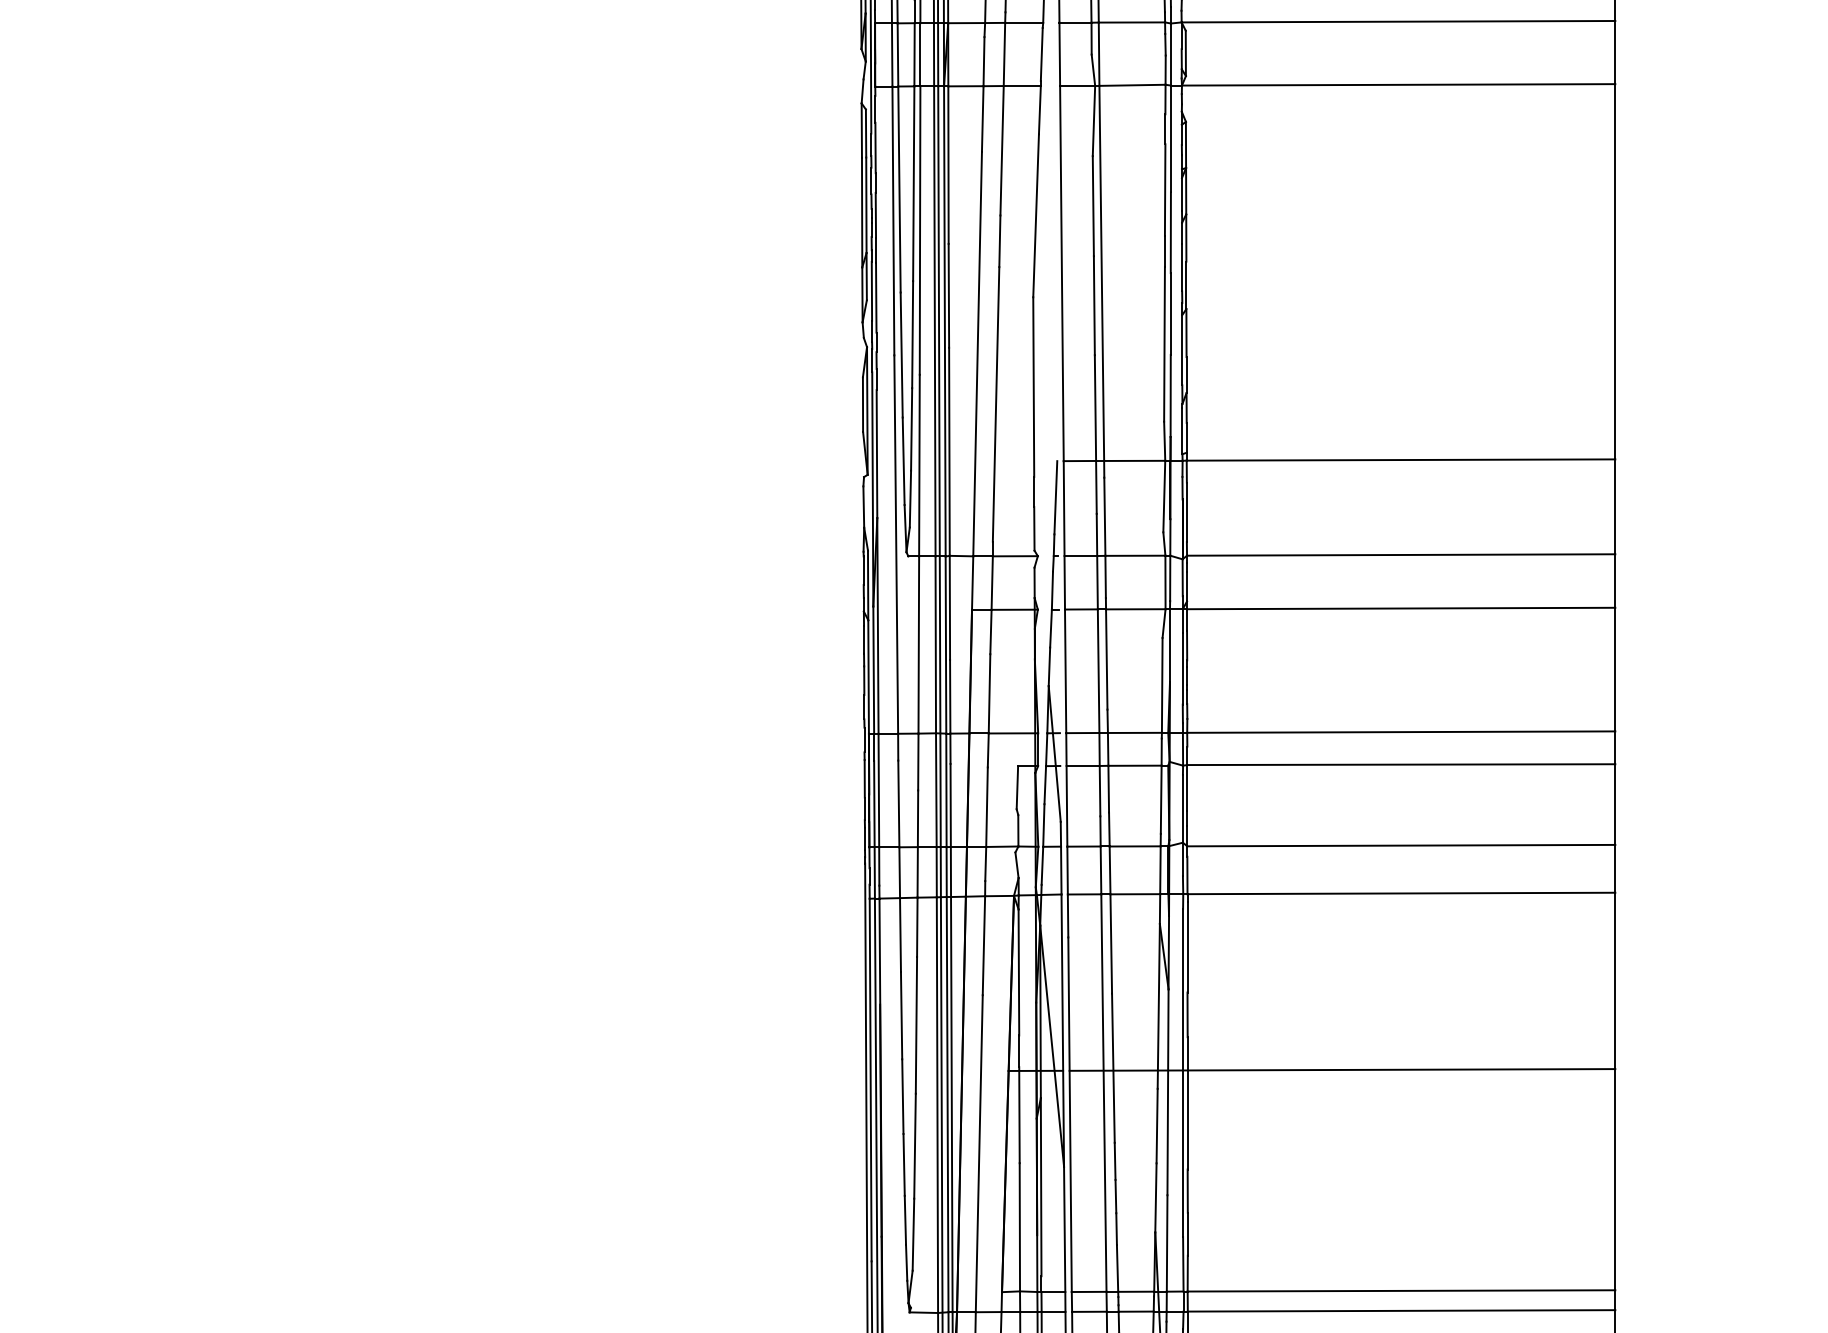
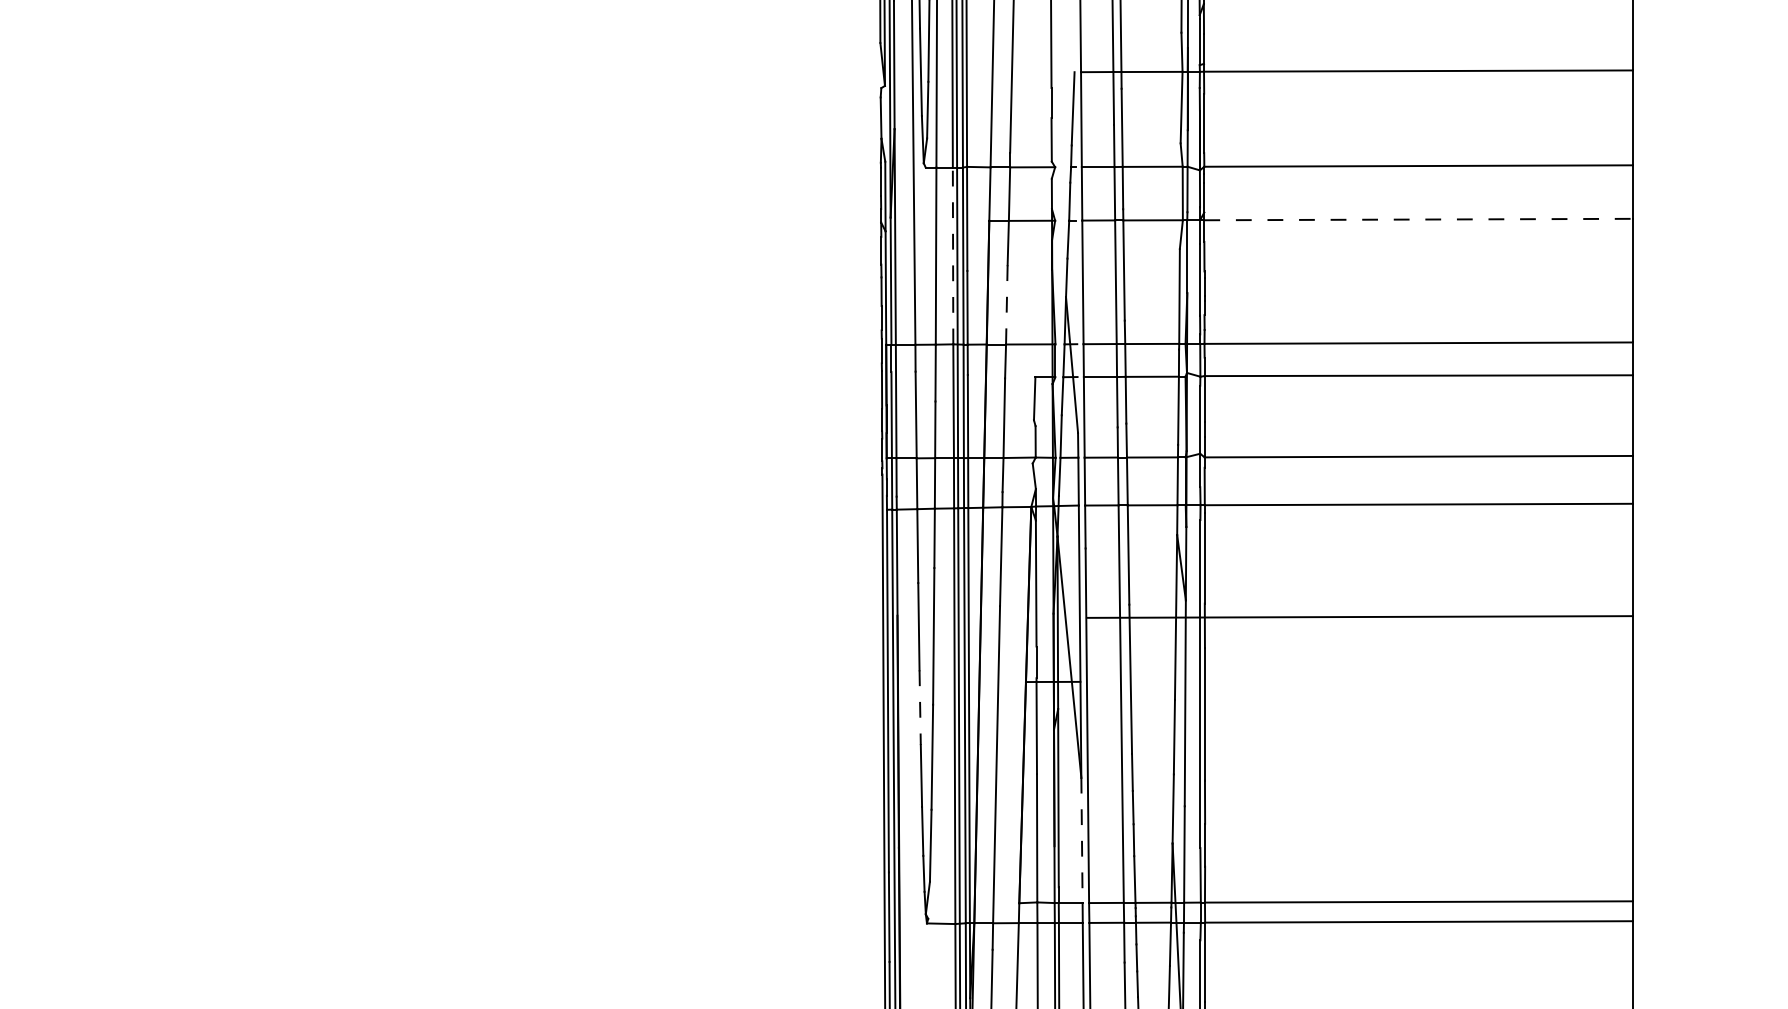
line: (1401, 608) -> (1418, 219), solid -> dashed
line: (935, 644) -> (952, 255), solid -> dashed
line: (989, 693) -> (1006, 304), solid -> dashed
line: (1342, 1069) -> (1359, 616), moved
line: (902, 1097) -> (919, 708), solid -> dashed
line: (1064, 1229) -> (1081, 840), solid -> dashed

